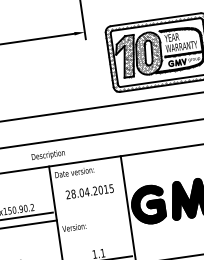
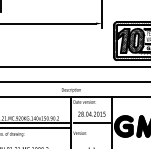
line: (91, 207) -> (91, 123), added

